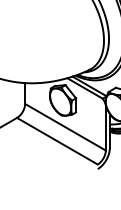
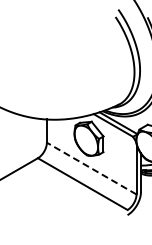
line: (65, 127) -> (91, 168), solid -> dashed

